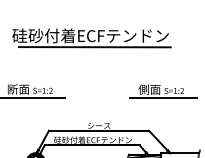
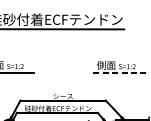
line: (162, 98) -> (117, 73), solid -> dashed

